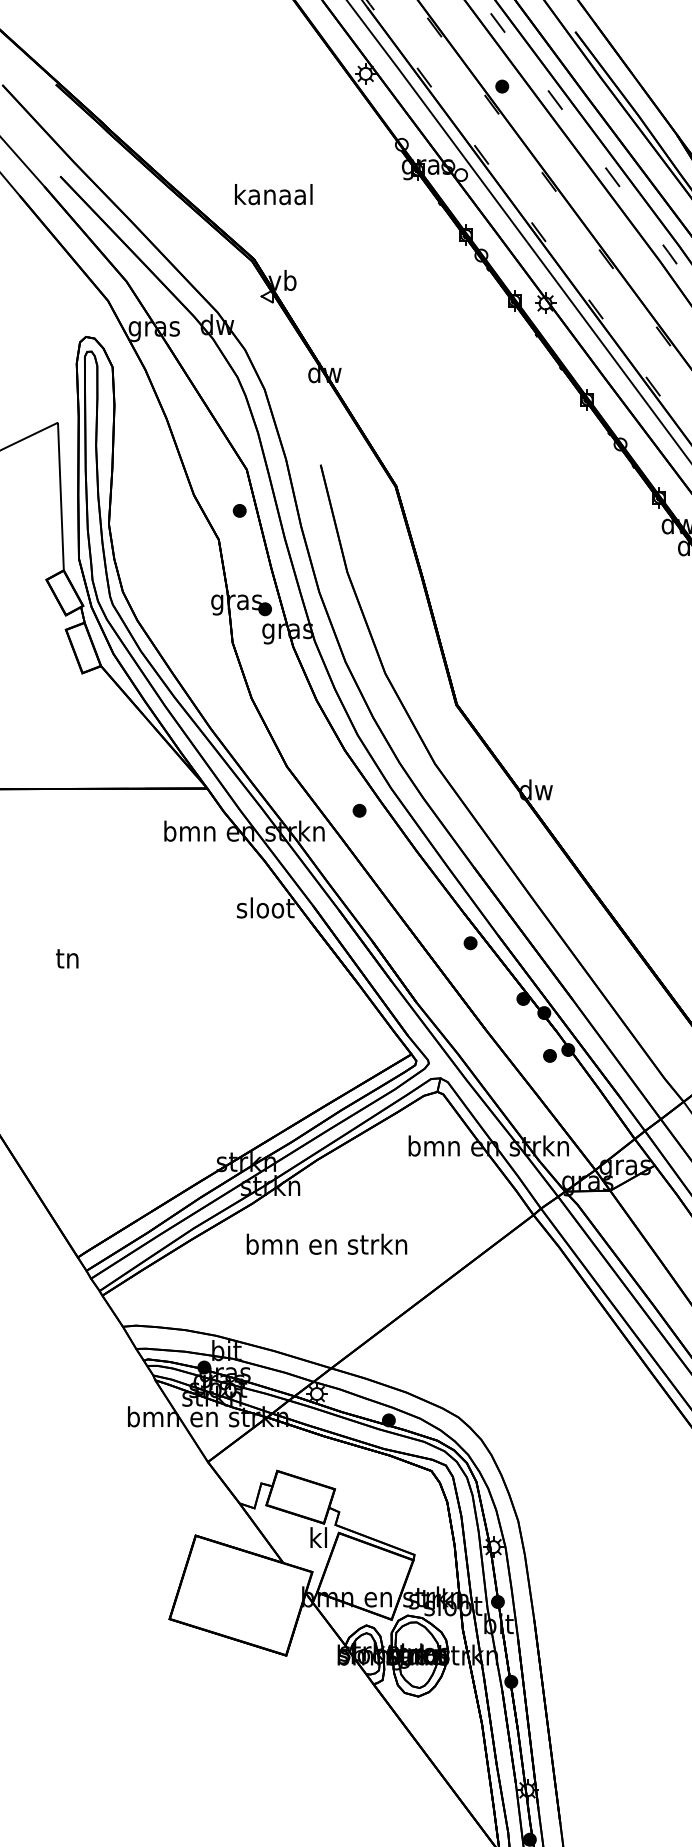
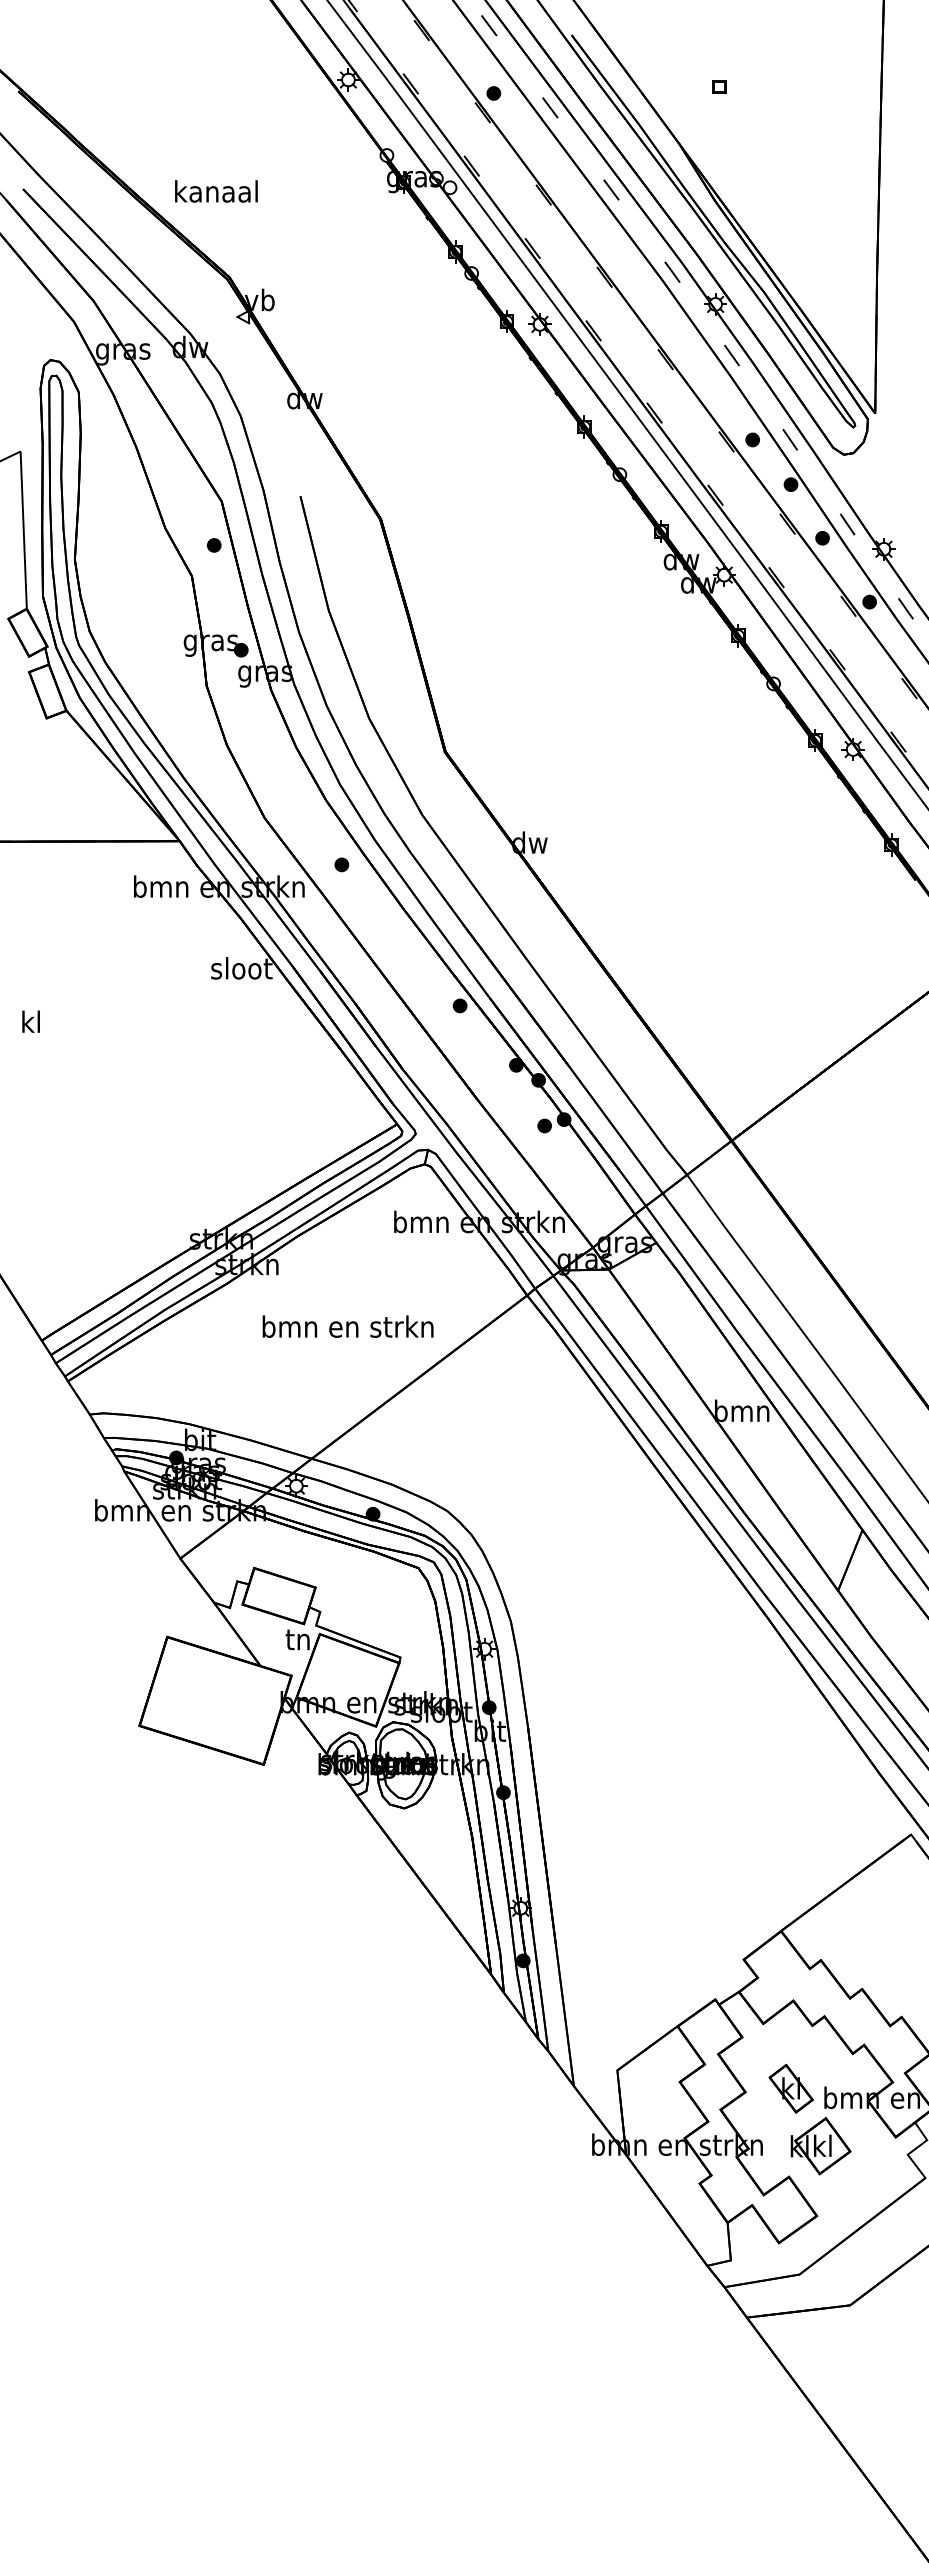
text: (273, 194) -> (216, 191), moved
text: (67, 957) -> (30, 1021), tn -> kl
text: (326, 1244) -> (347, 1326), moved
text: (317, 1538) -> (297, 1639), kl -> tn

